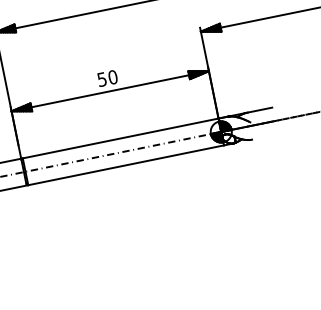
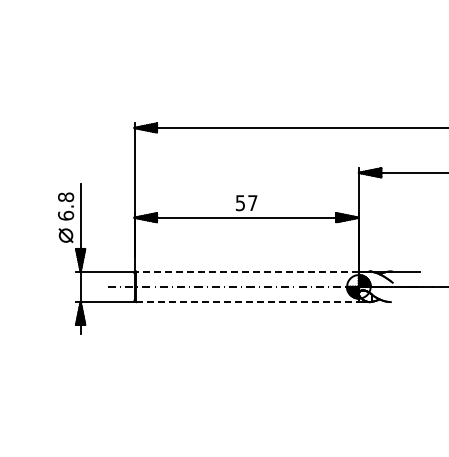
text: (112, 77) -> (252, 203), 50 -> 57
line: (120, 138) -> (247, 271), solid -> dashed
line: (127, 165) -> (248, 302), solid -> dashed

